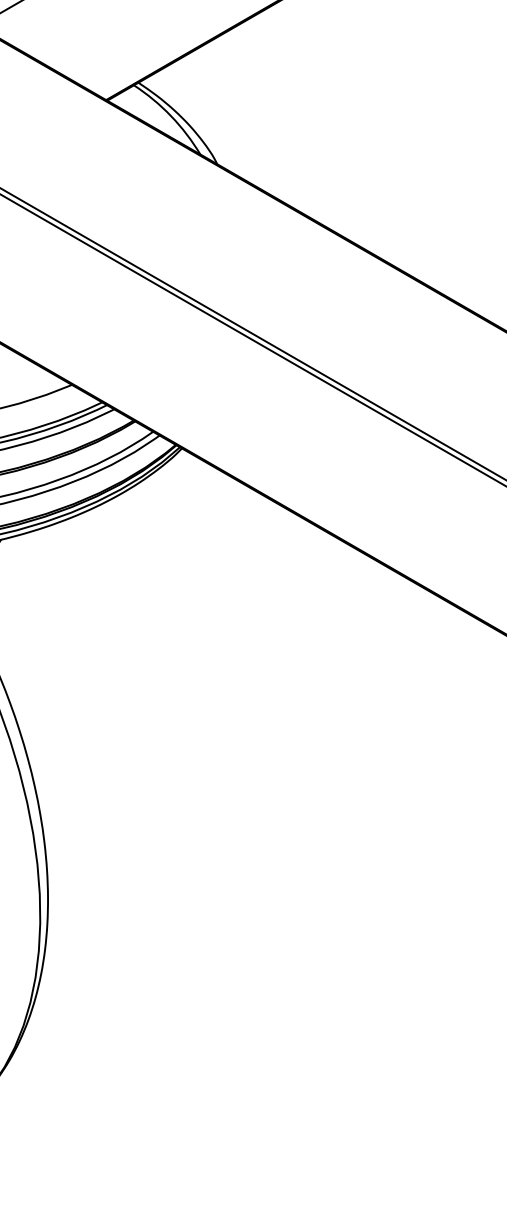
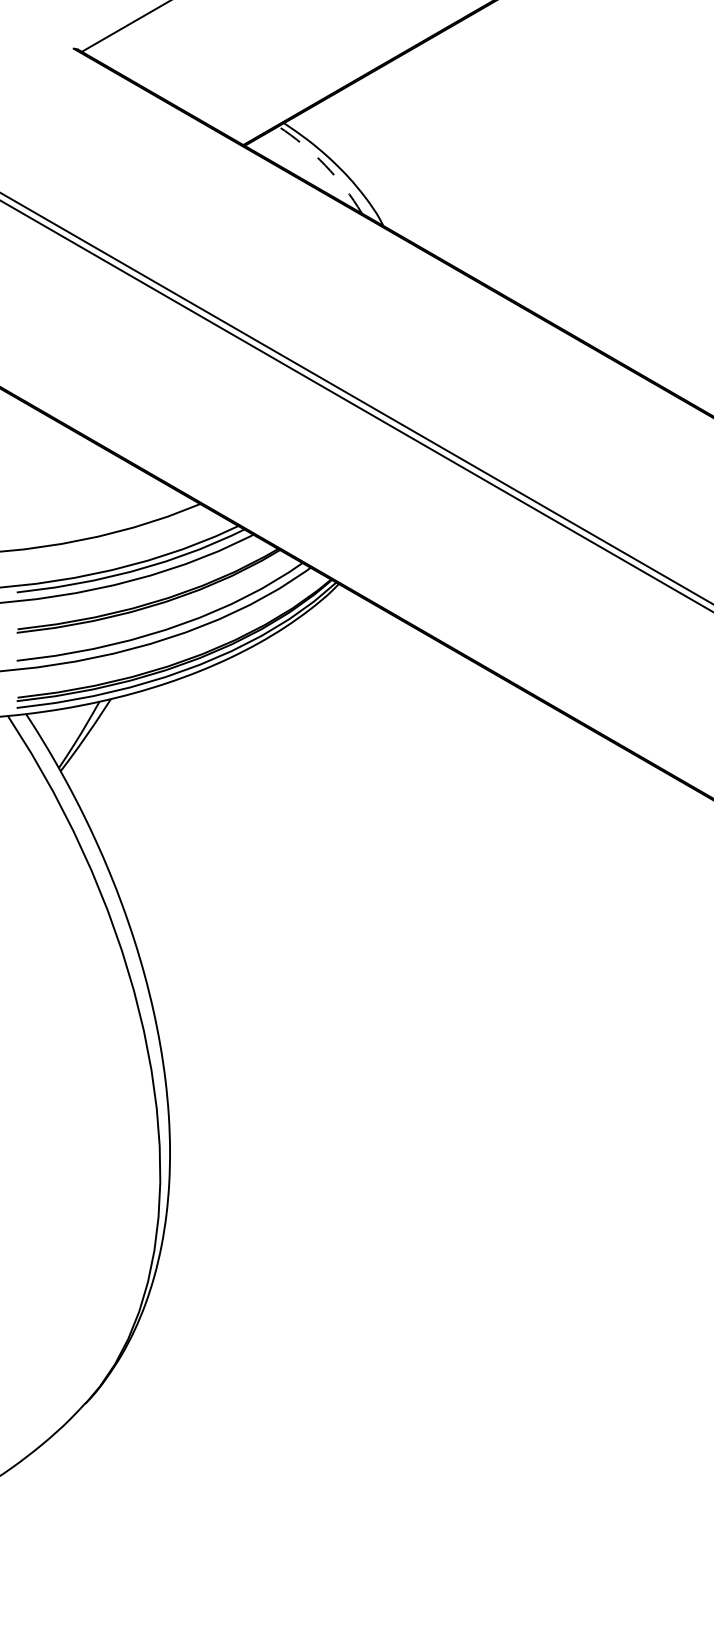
arc: (171, 116) -> (325, 165), solid -> dashed

